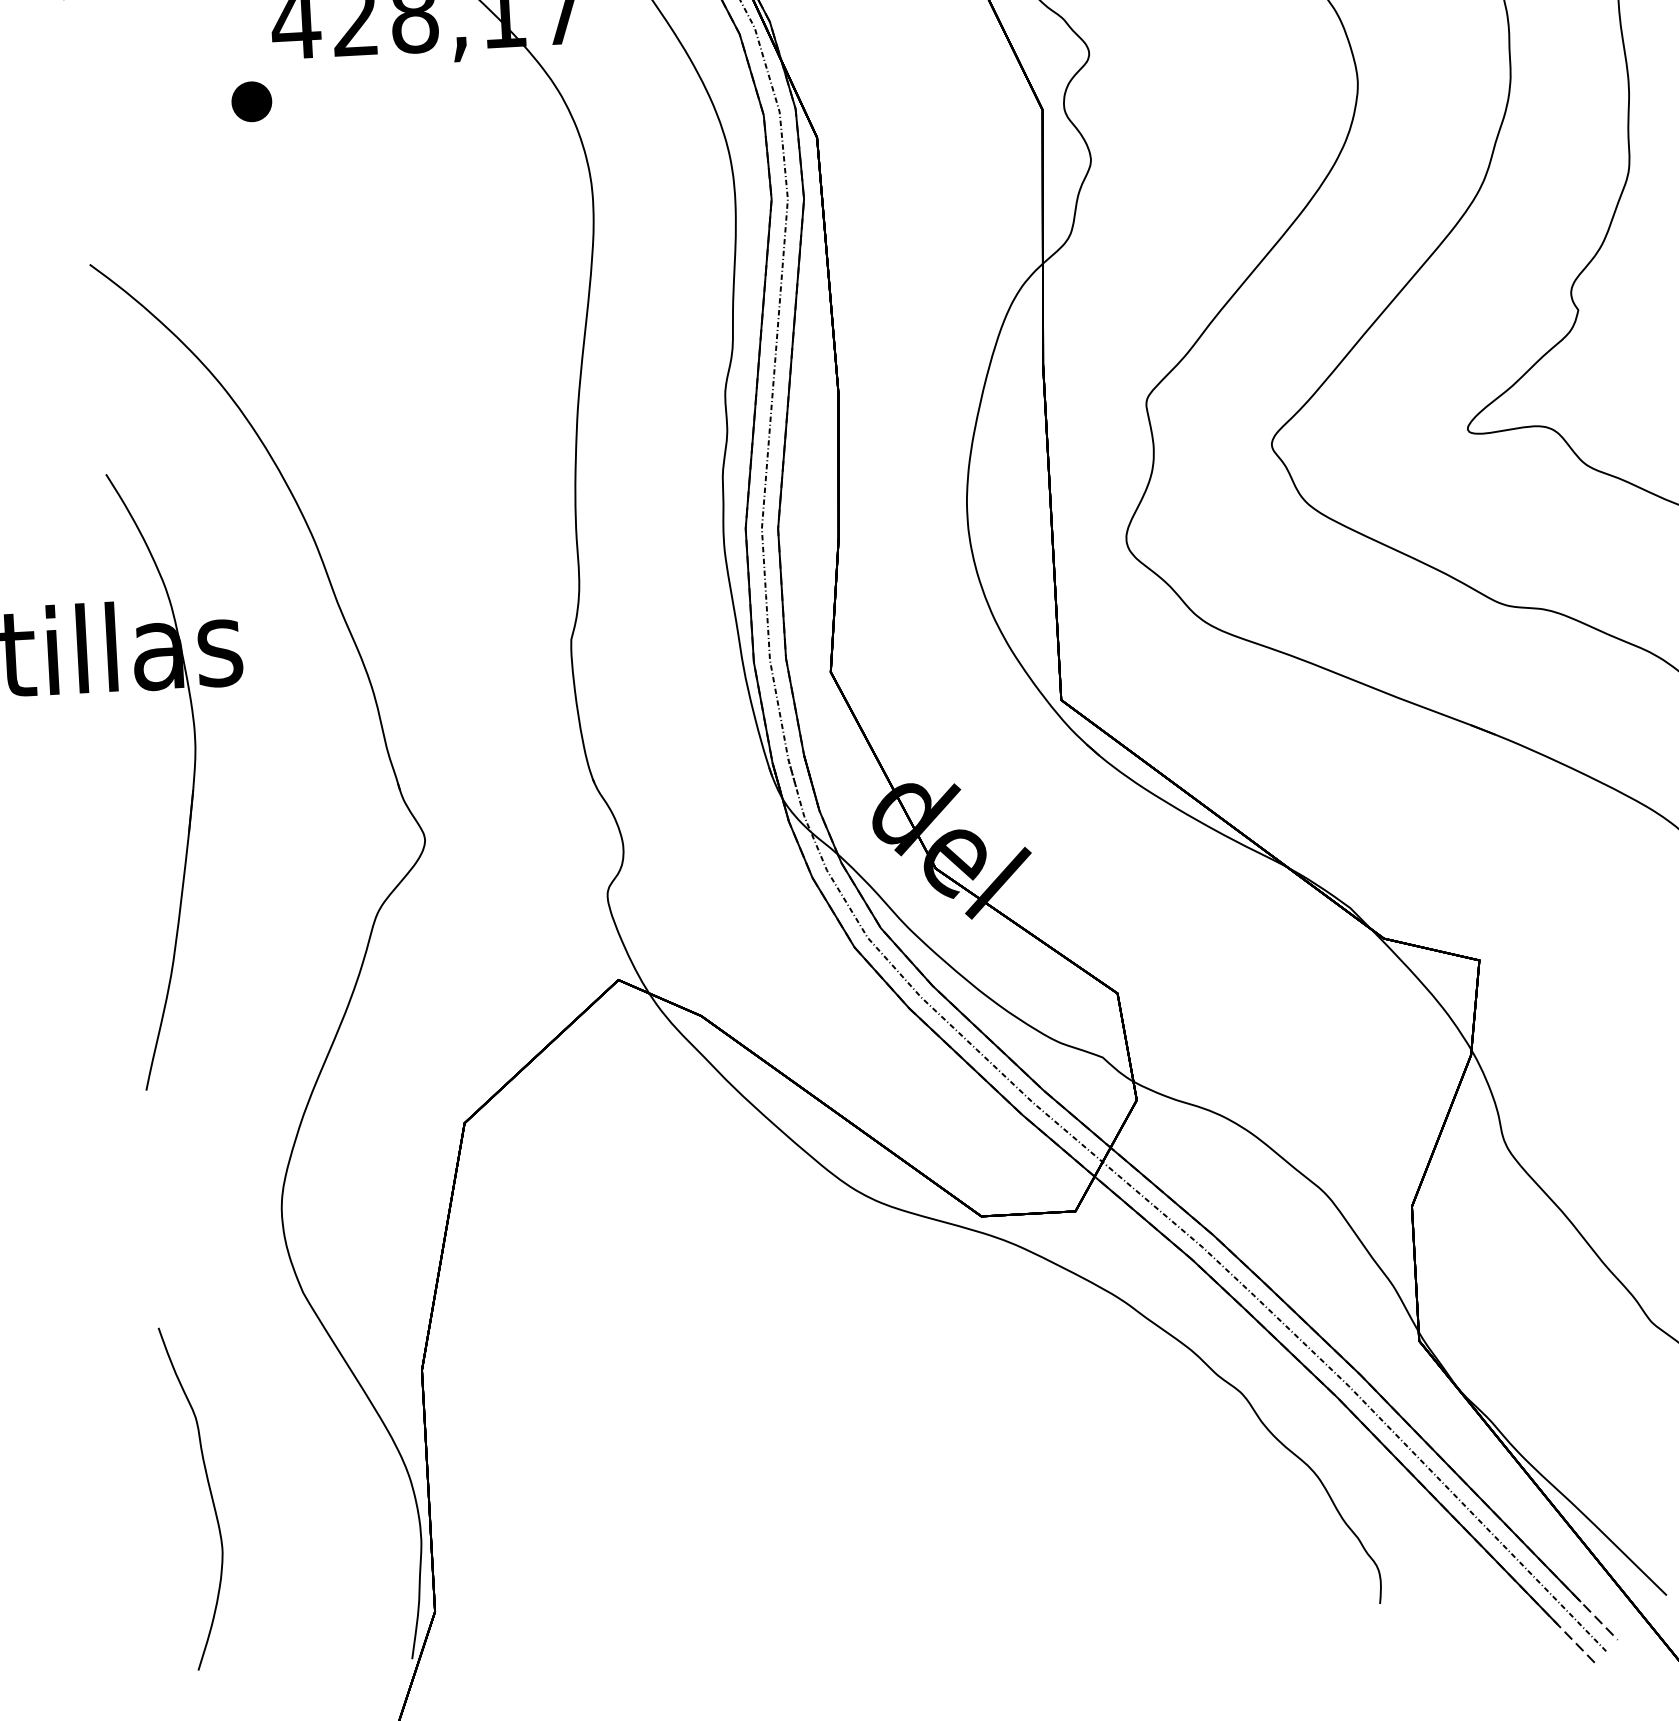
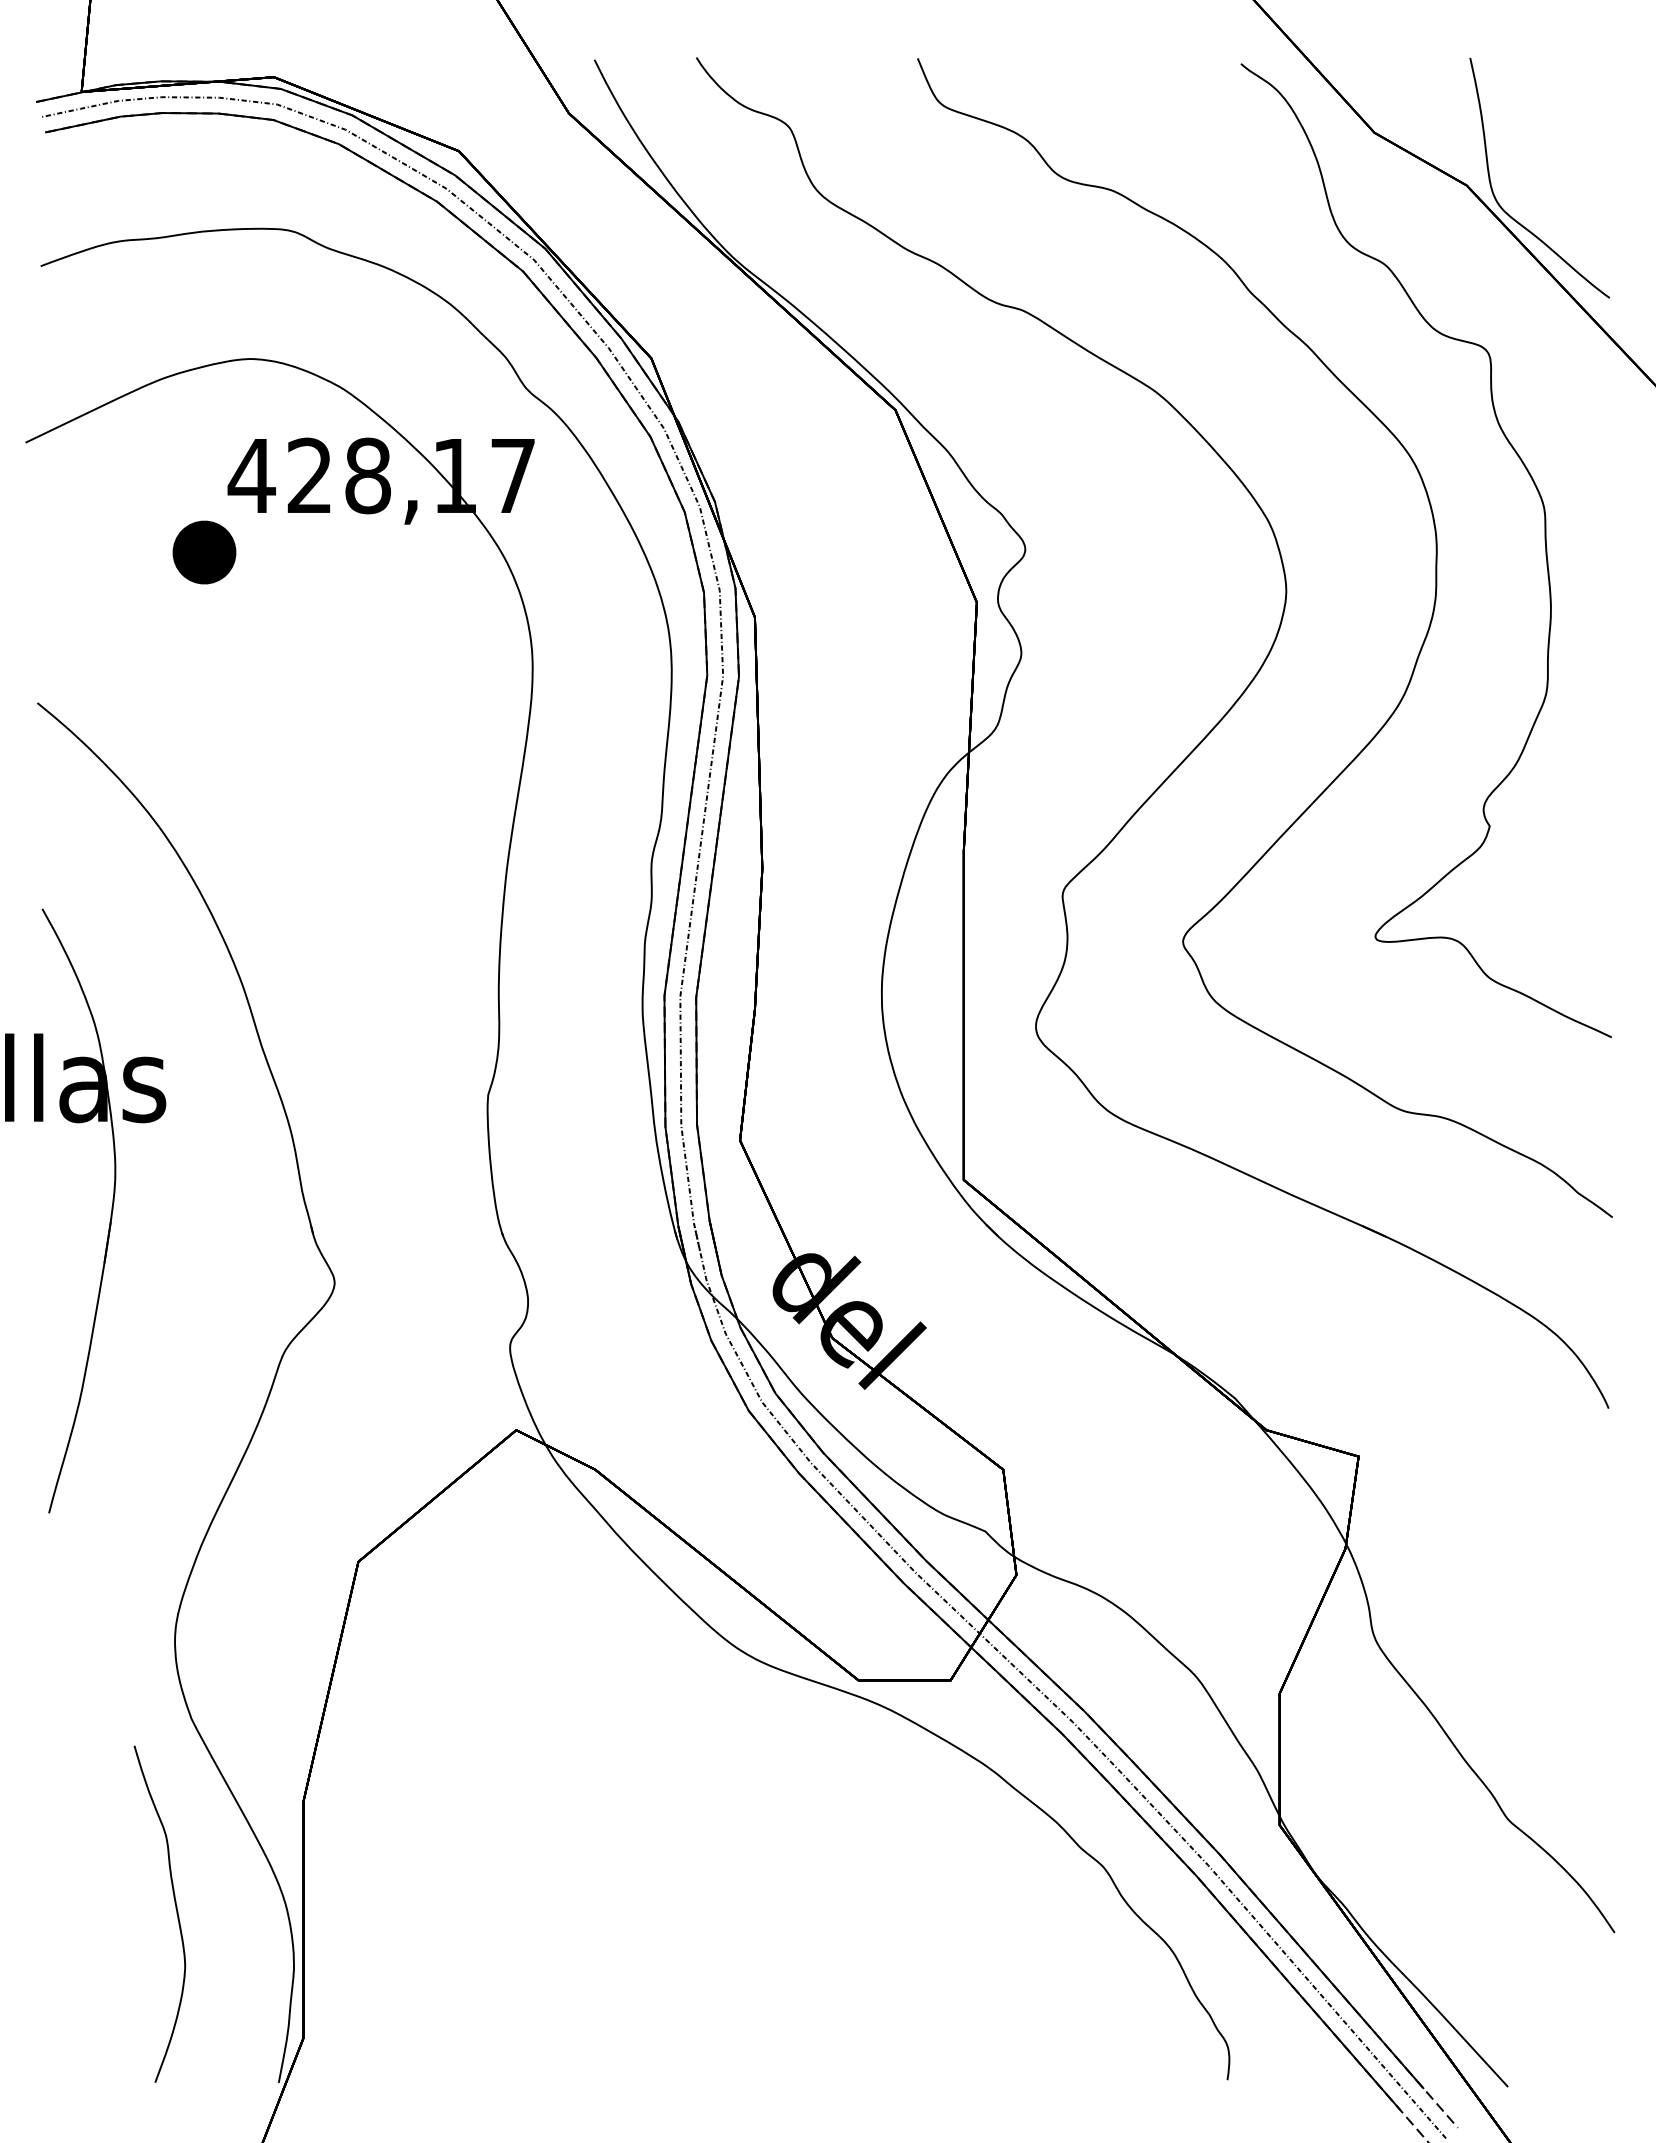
part: (251, 101) -> (204, 552), size x1.6
curve: (209, 1491) -> (175, 1908), moved

